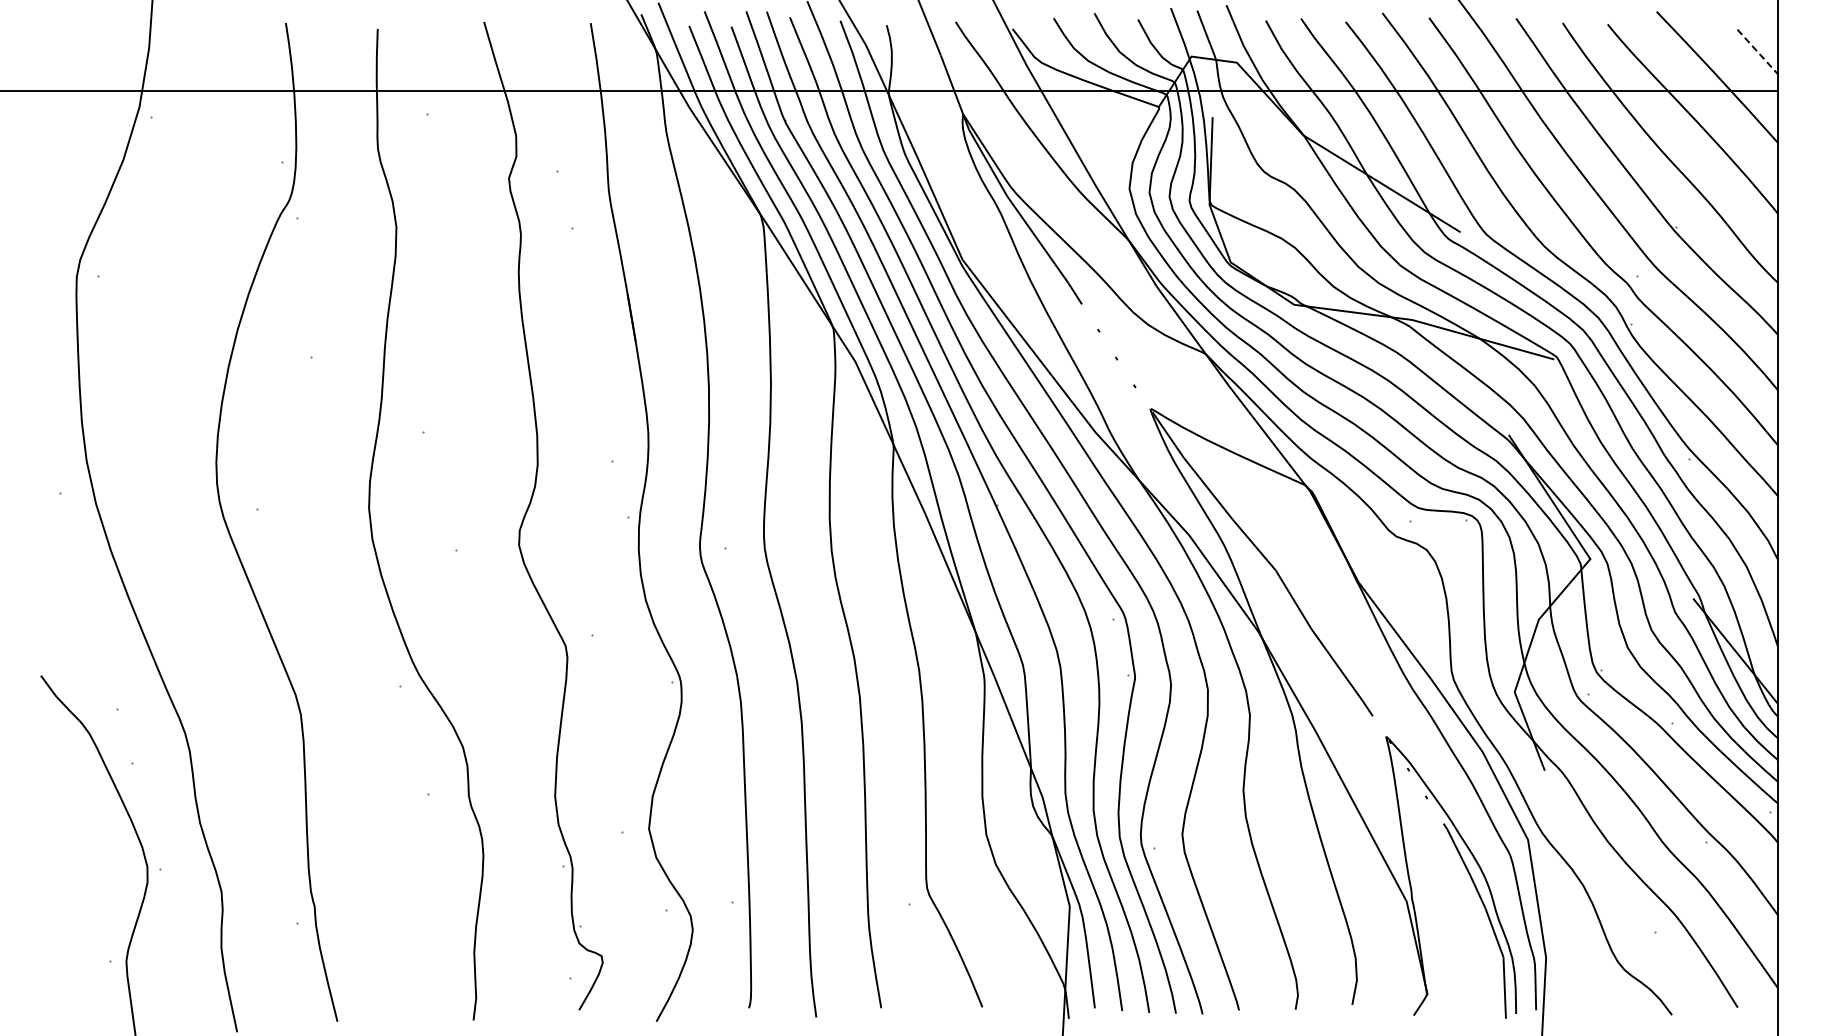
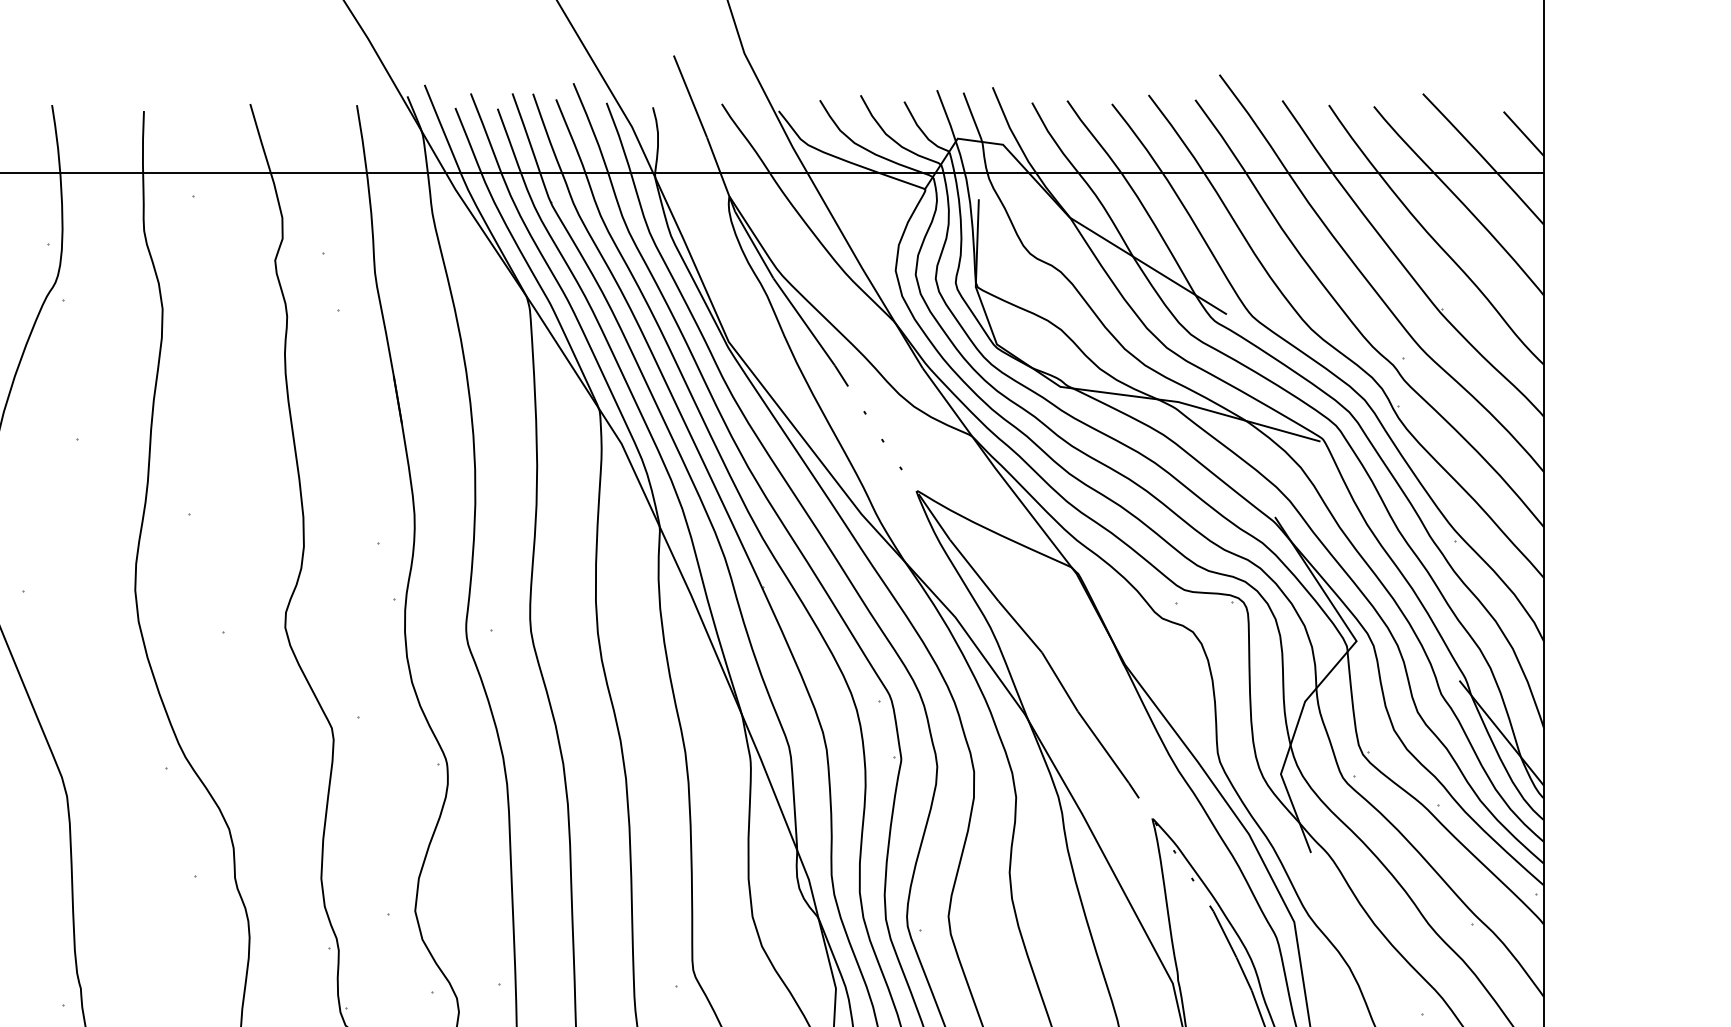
line: (1758, 52) -> (1524, 134), dashed -> solid

